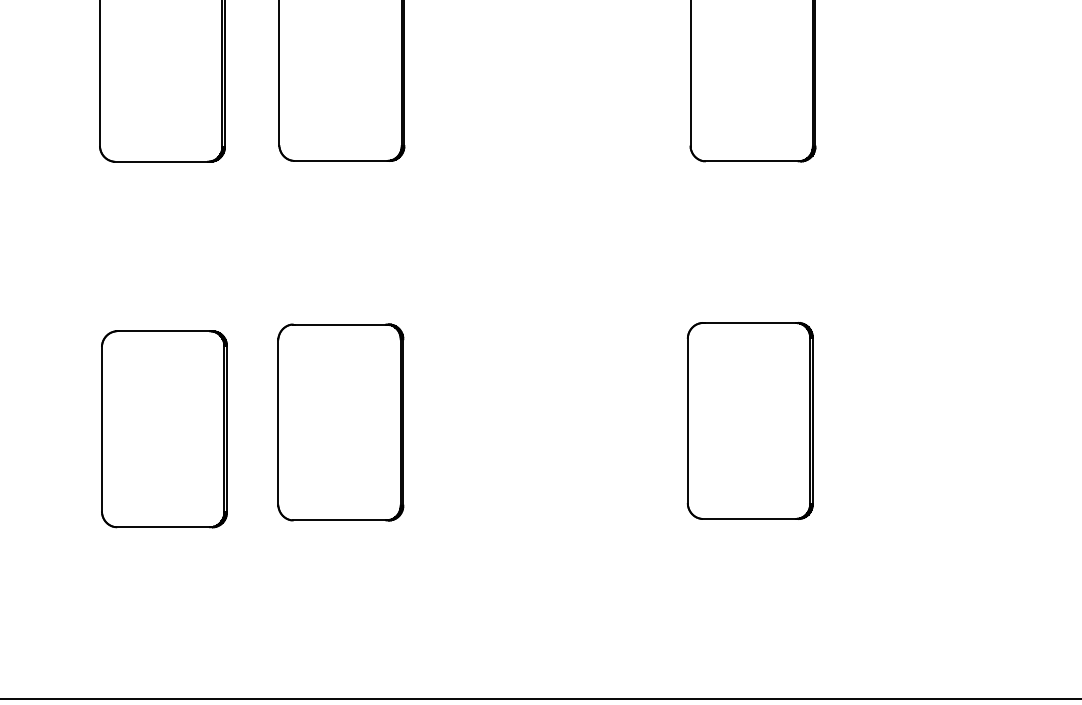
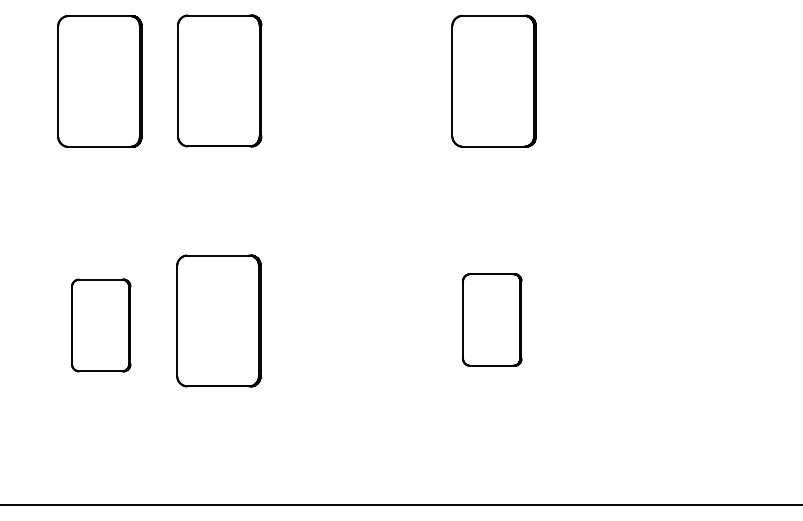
part: (749, 420) -> (491, 319), size x0.7
part: (163, 429) -> (100, 325), size x0.7

